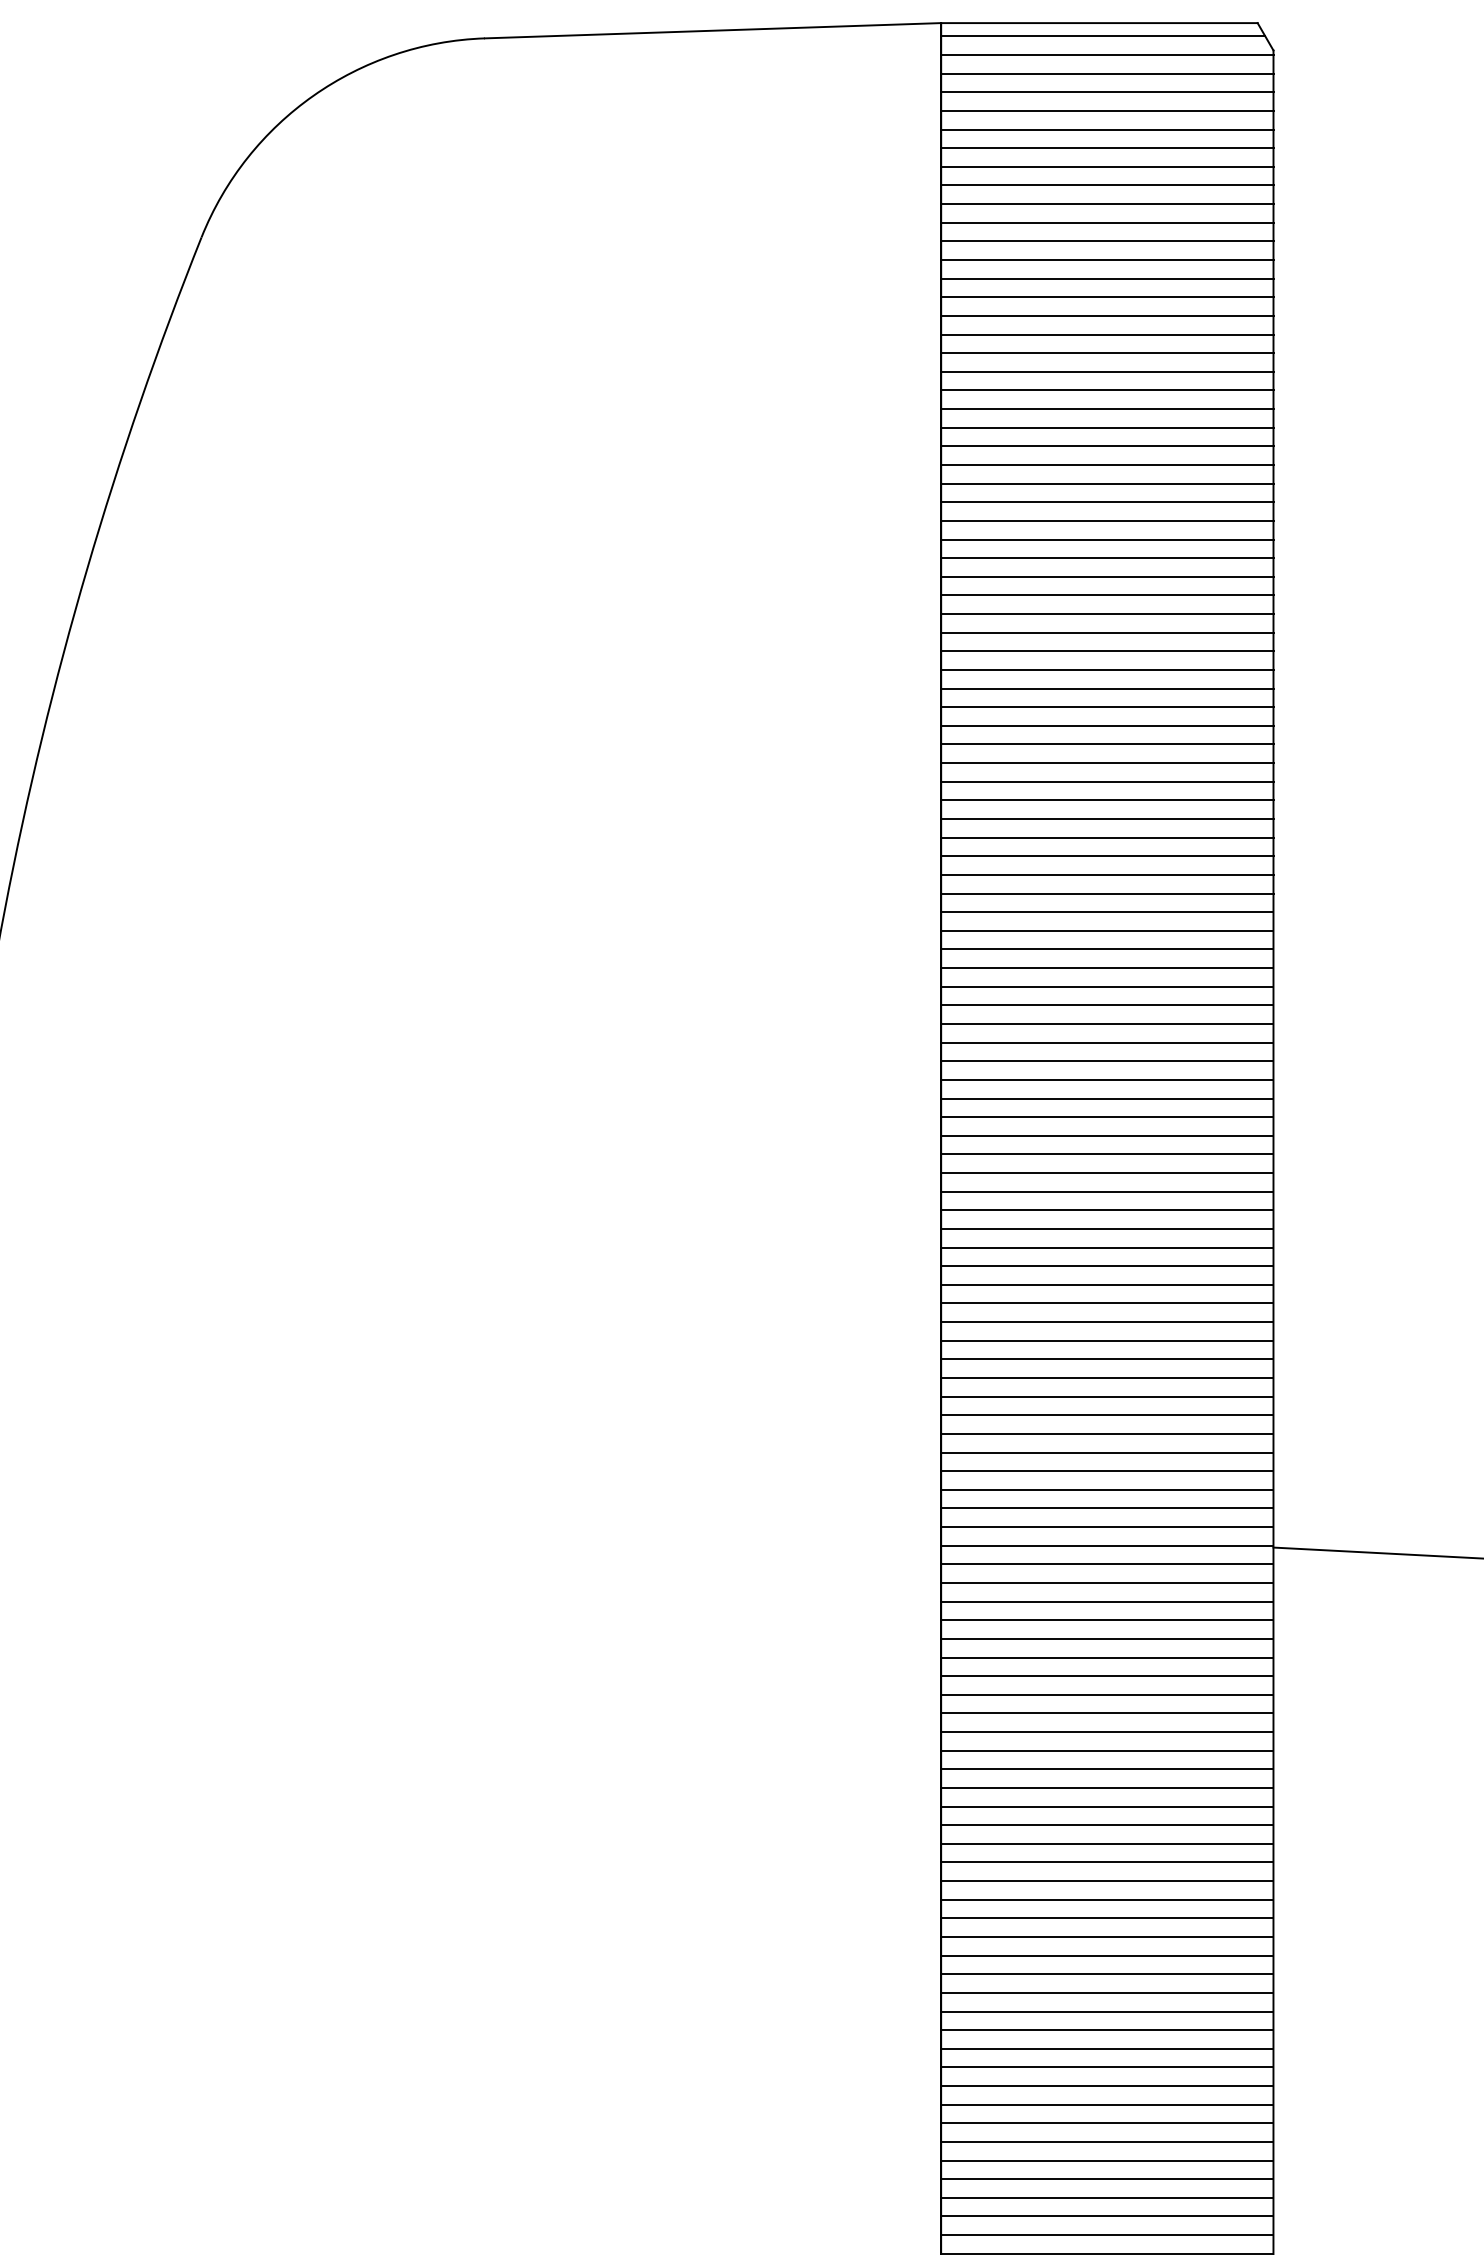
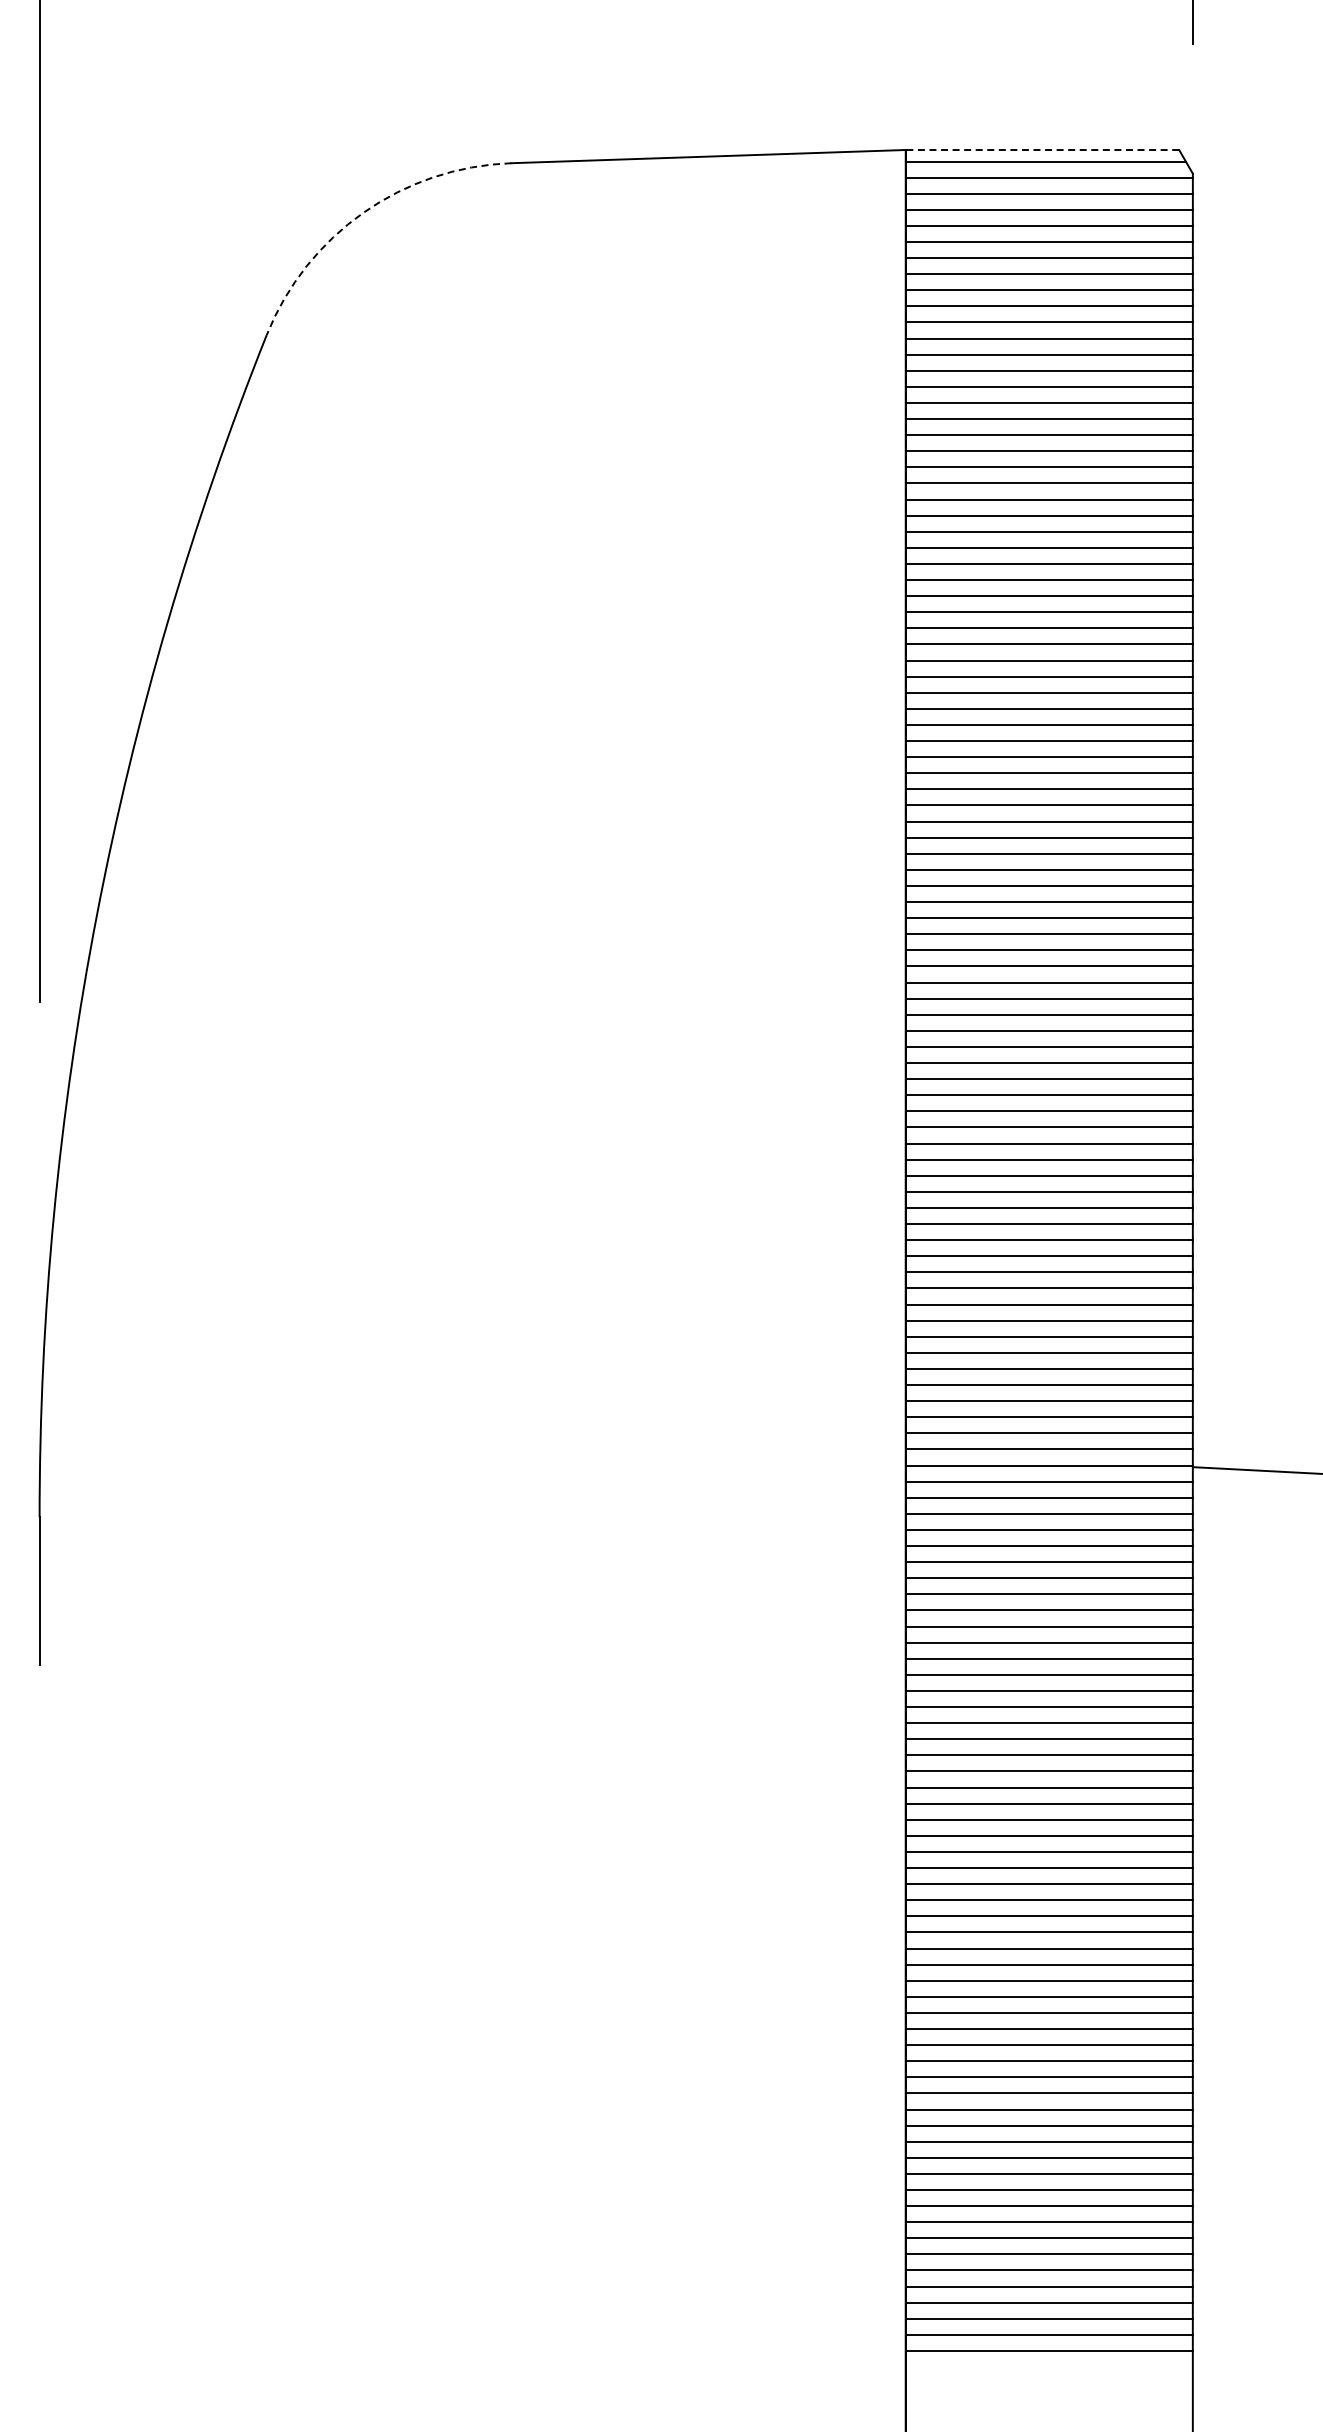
line: (1099, 23) -> (1042, 150), solid -> dashed
arc: (313, 95) -> (363, 212), solid -> dashed

